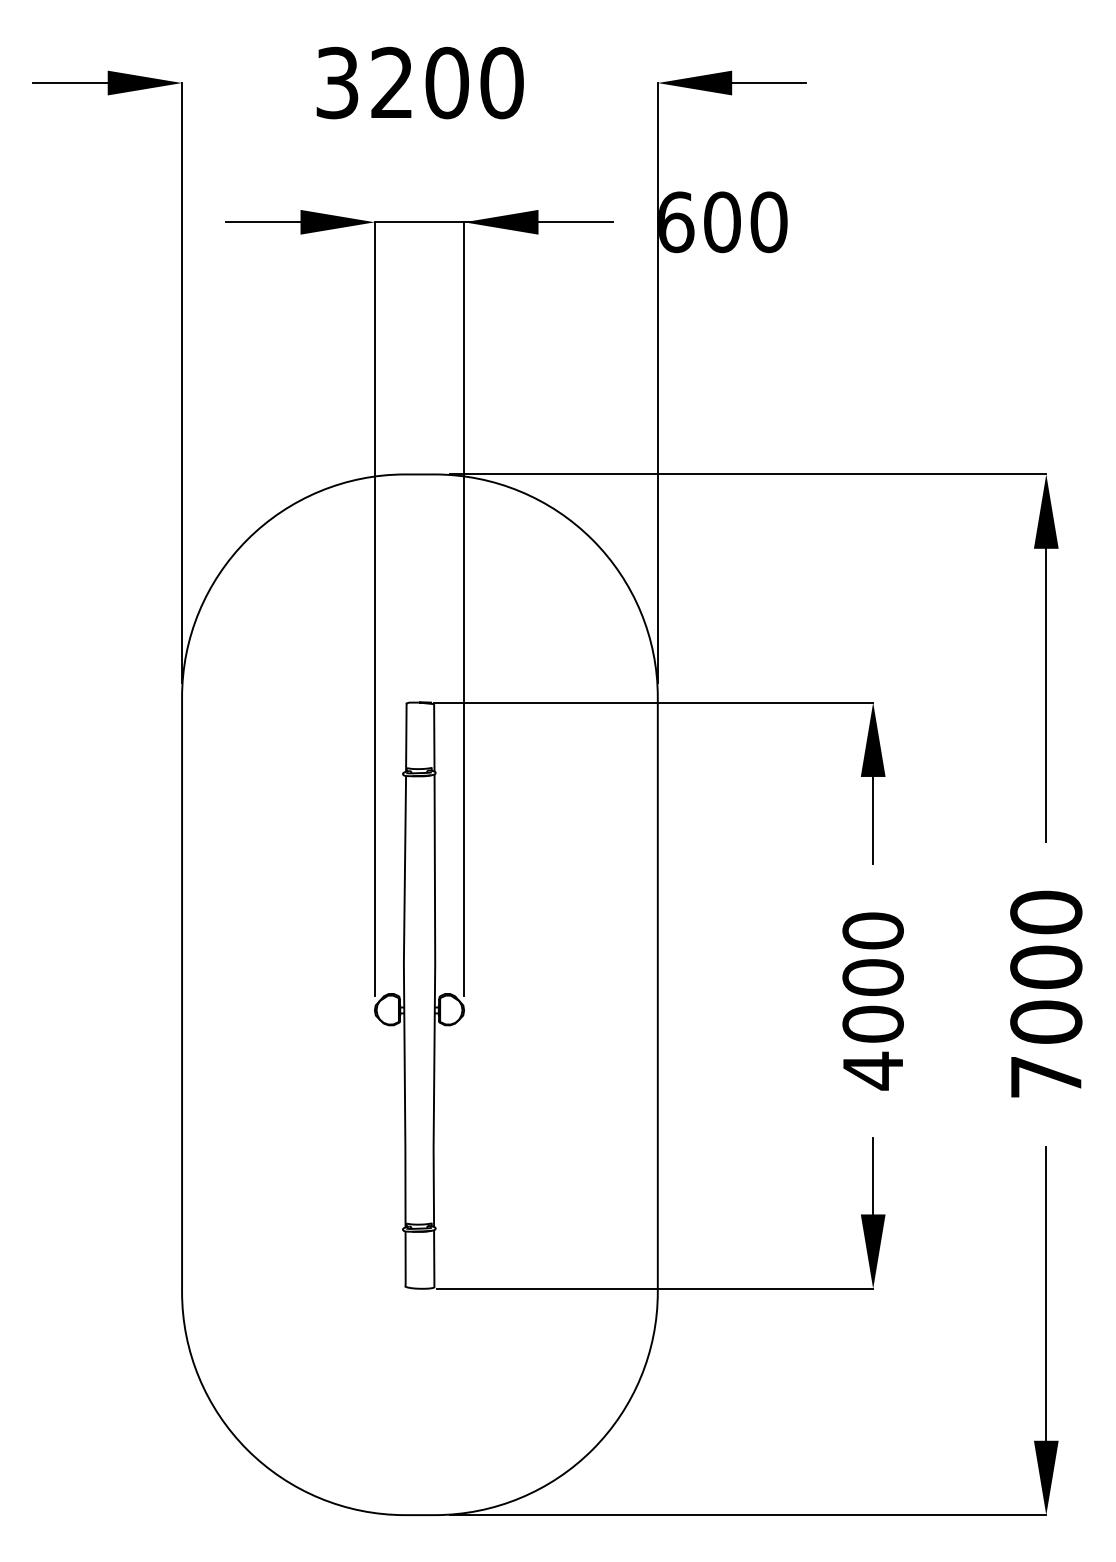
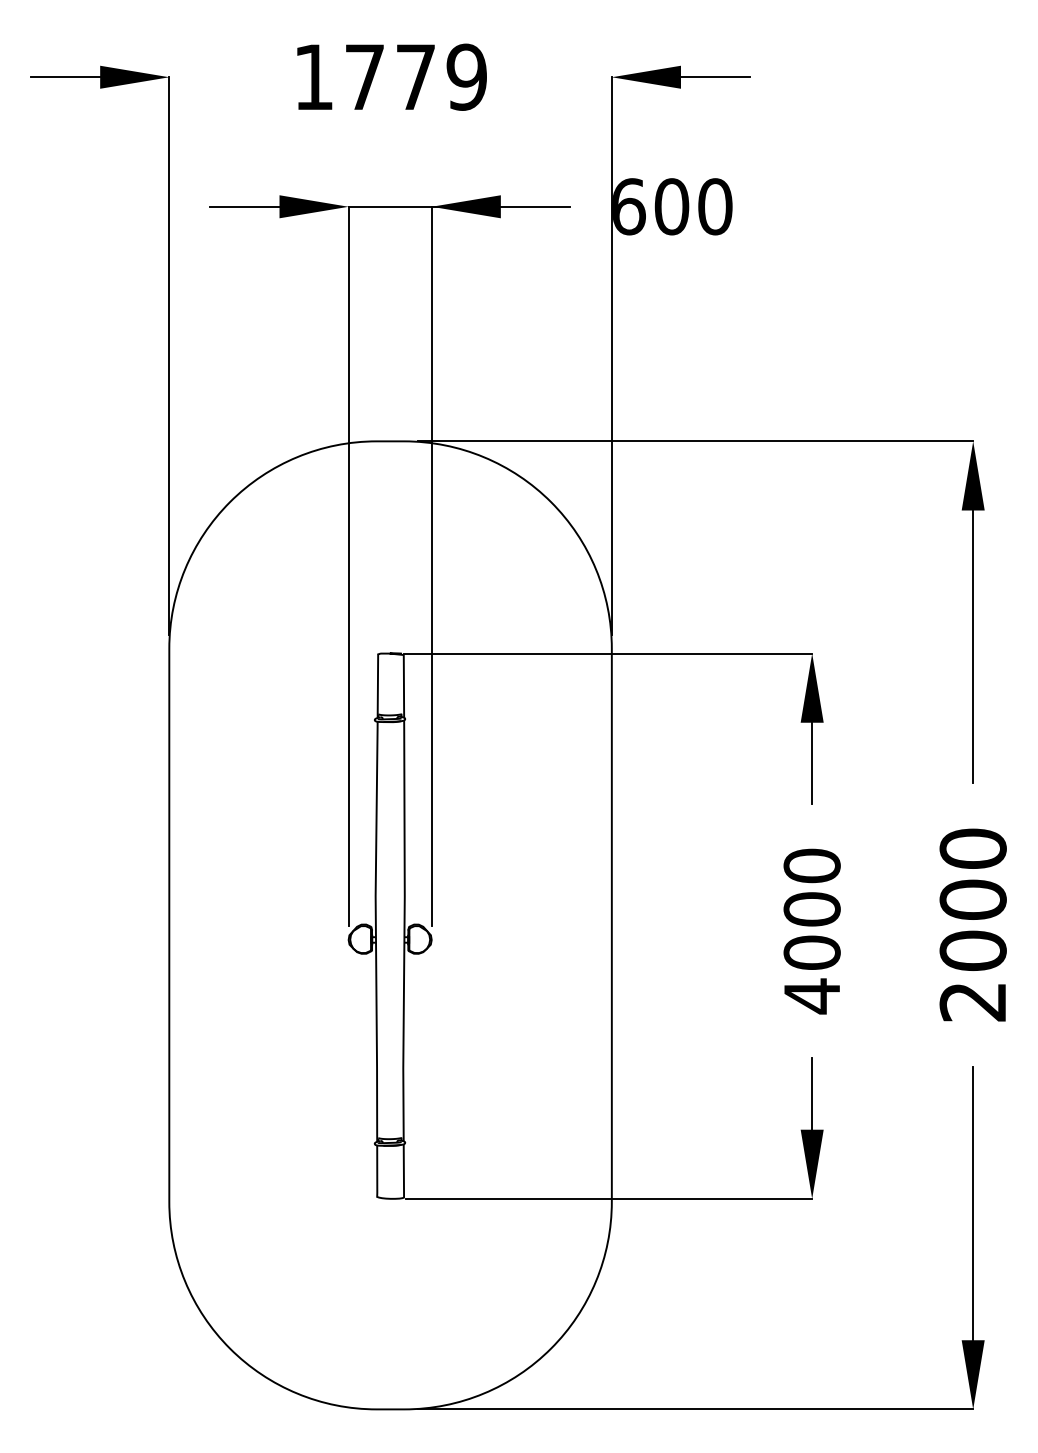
text: (419, 82) -> (390, 76), 3200 -> 1779
text: (1045, 1077) -> (972, 1002), 7000 -> 2000

